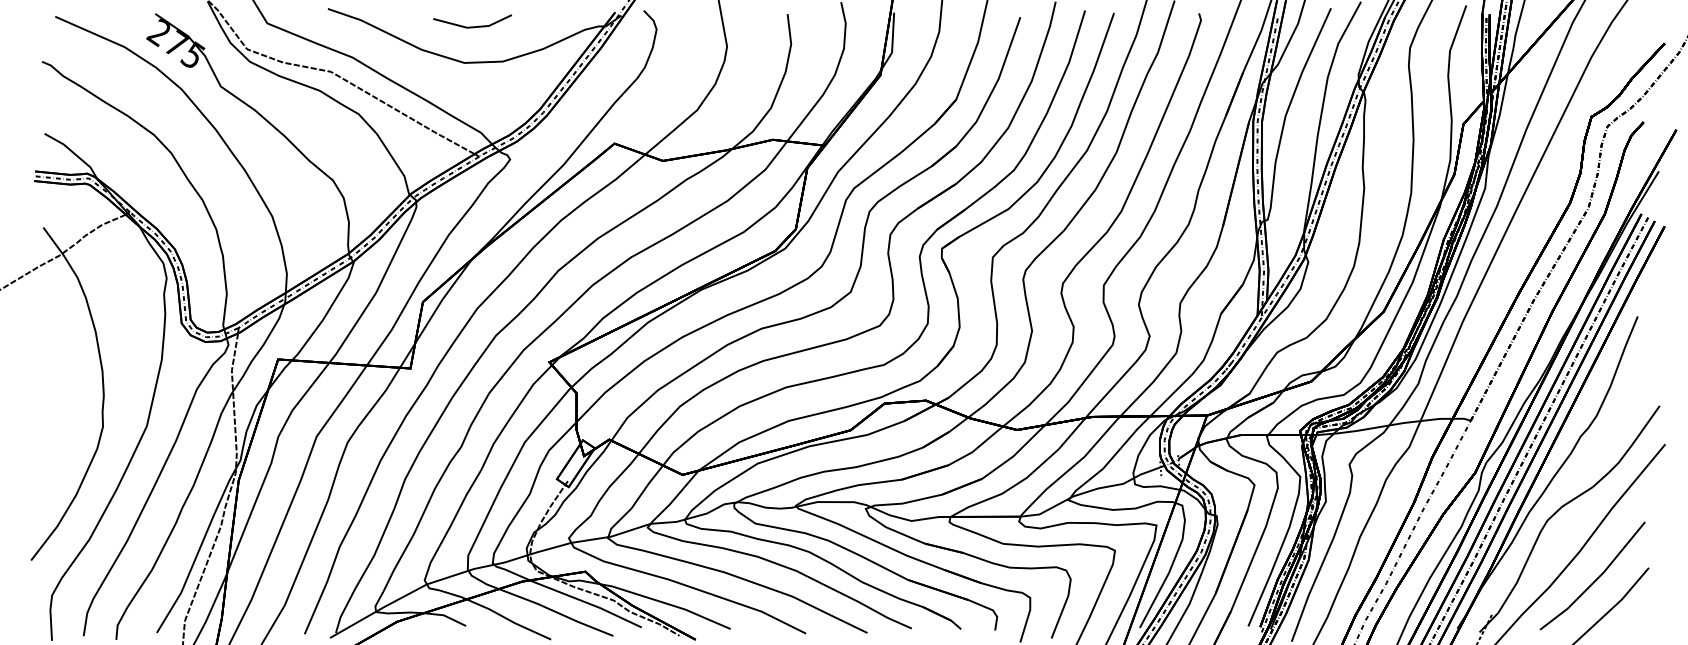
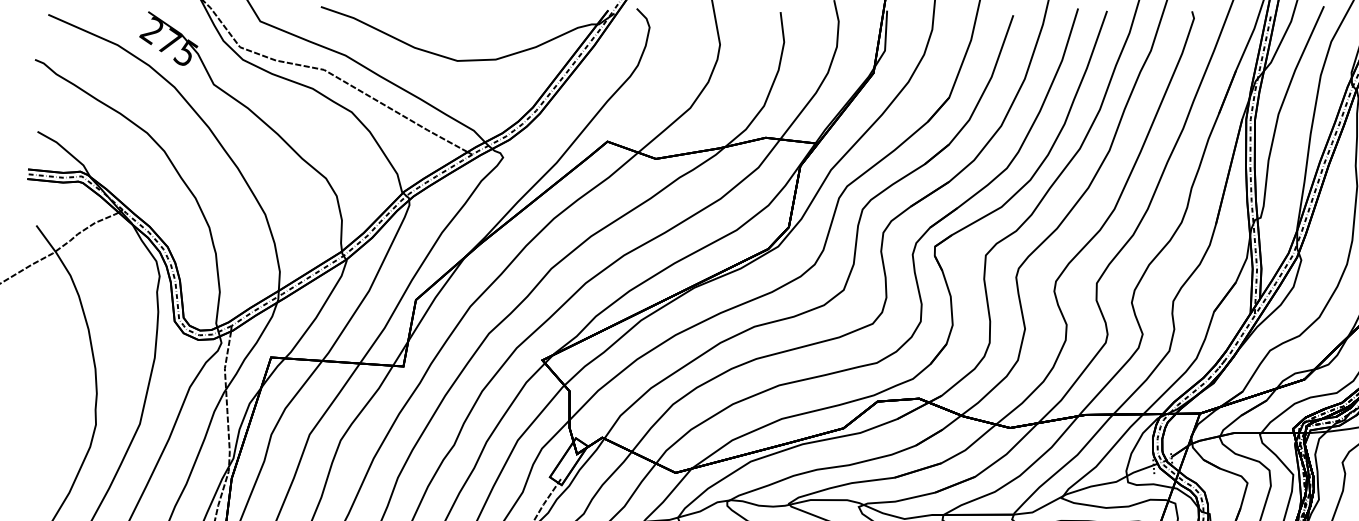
line: (472, 26) -> (465, 24), removed

